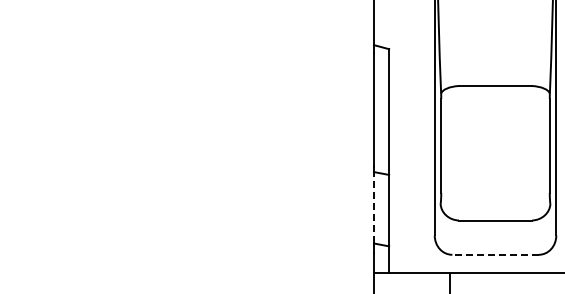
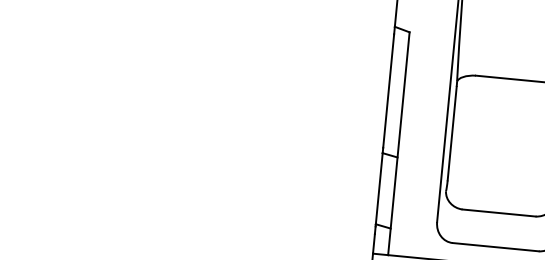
line: (373, 207) -> (378, 188), dashed -> solid
line: (495, 254) -> (495, 246), dashed -> solid

